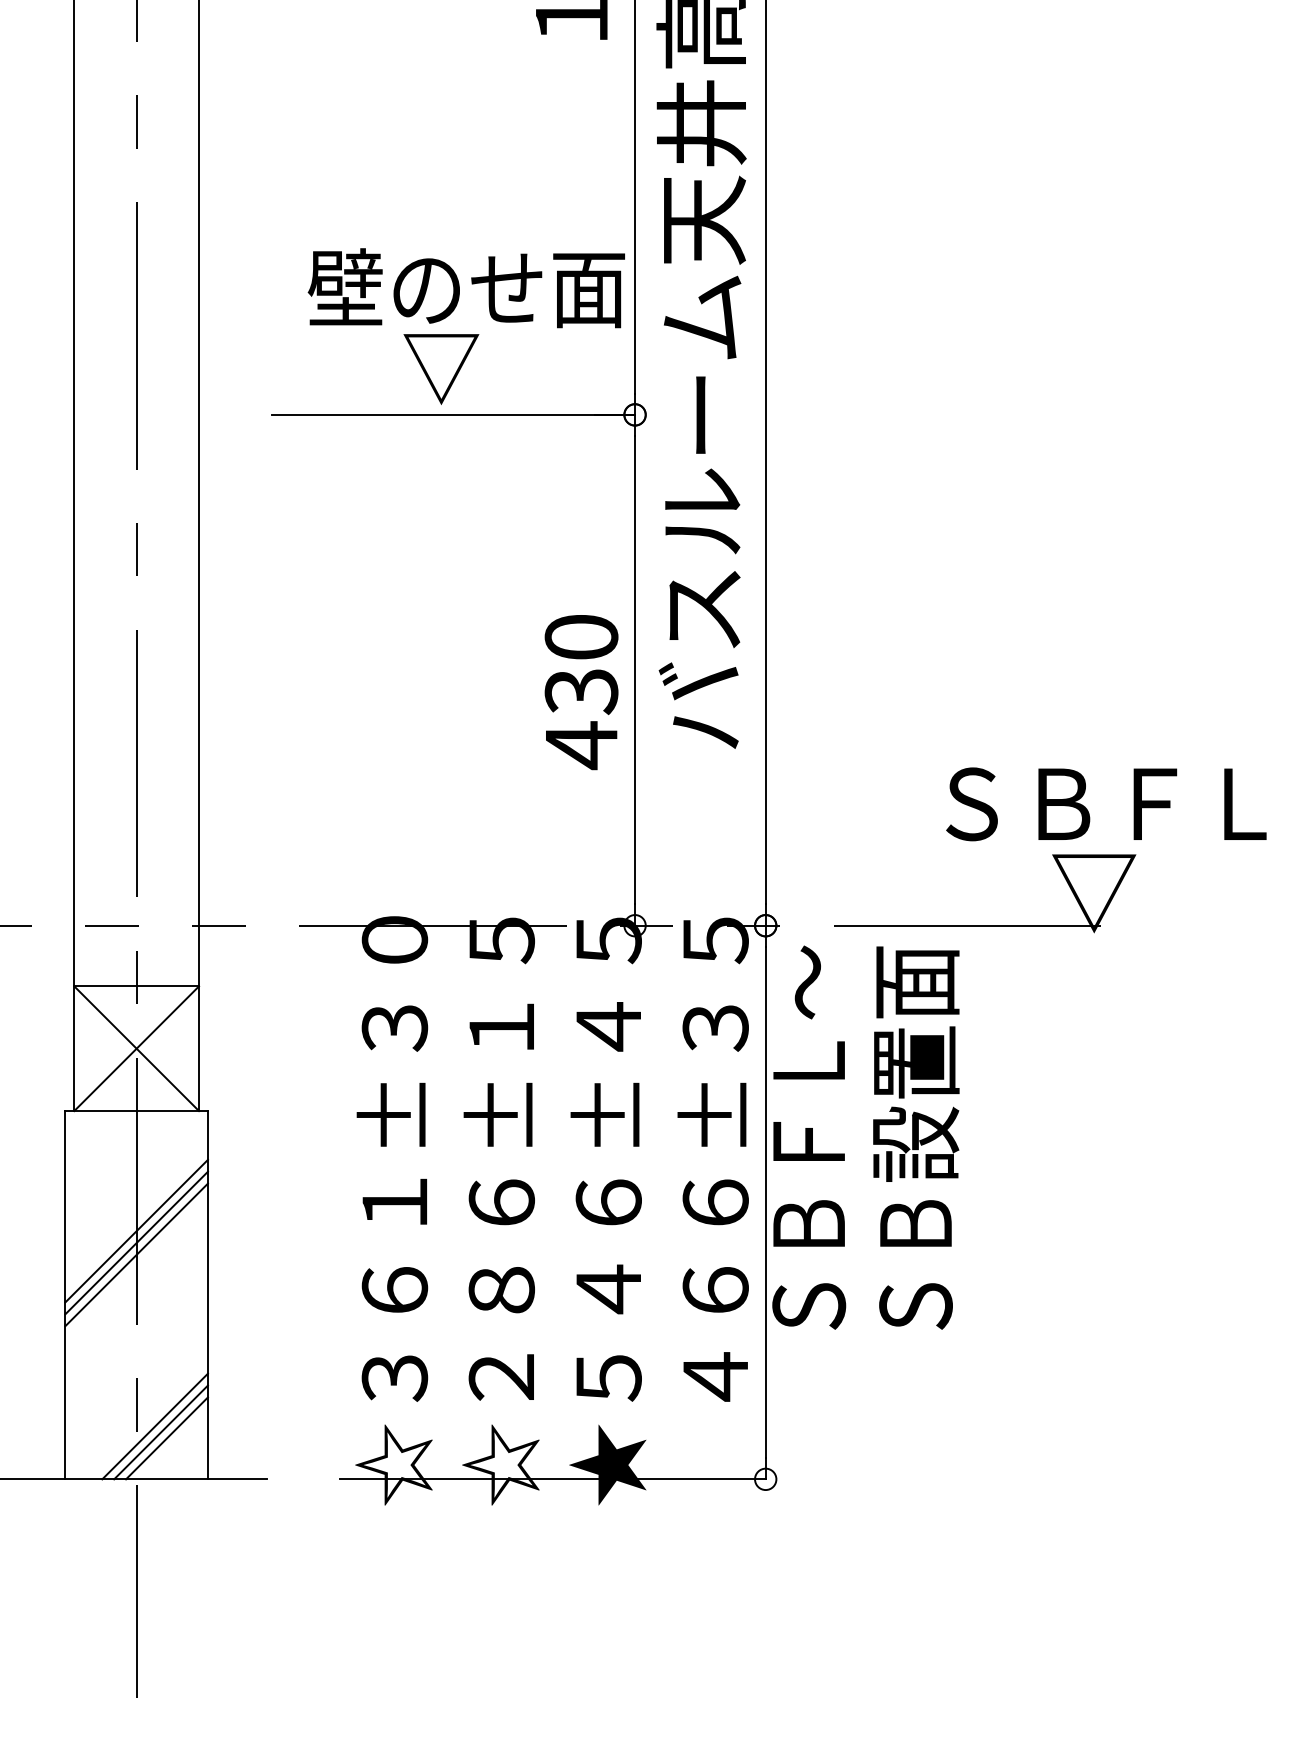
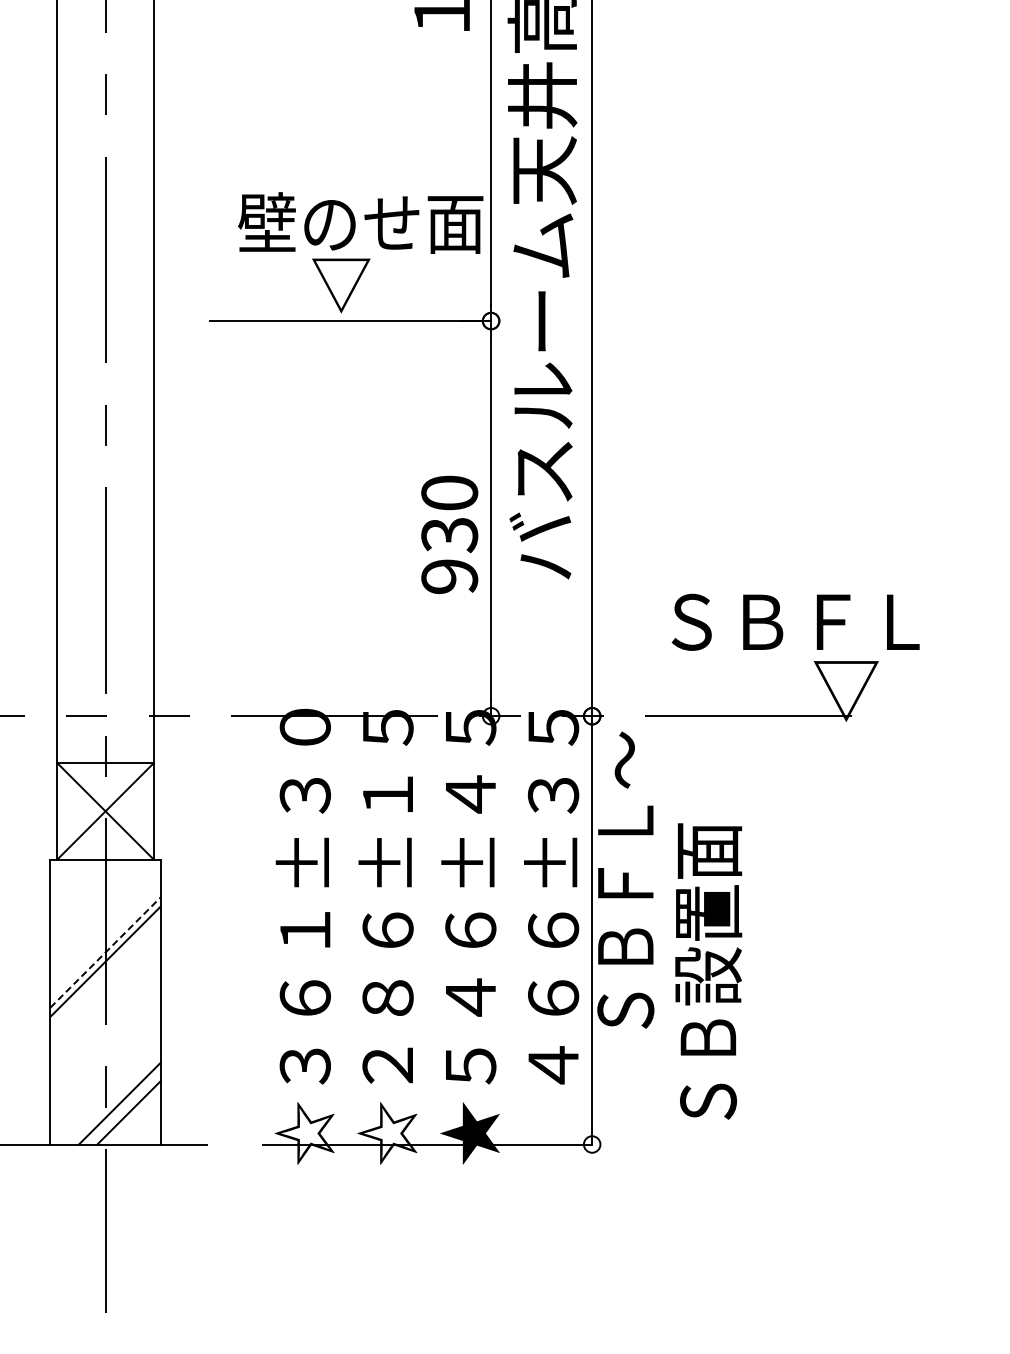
text: (581, 745) -> (449, 576), 430 -> 930
text: (1106, 803) -> (795, 621), moved
text: (916, 1138) -> (708, 971), moved
line: (136, 1231) -> (105, 952), solid -> dashed
line: (136, 1254) -> (105, 970), removed
line: (161, 1431) -> (124, 1107), removed

